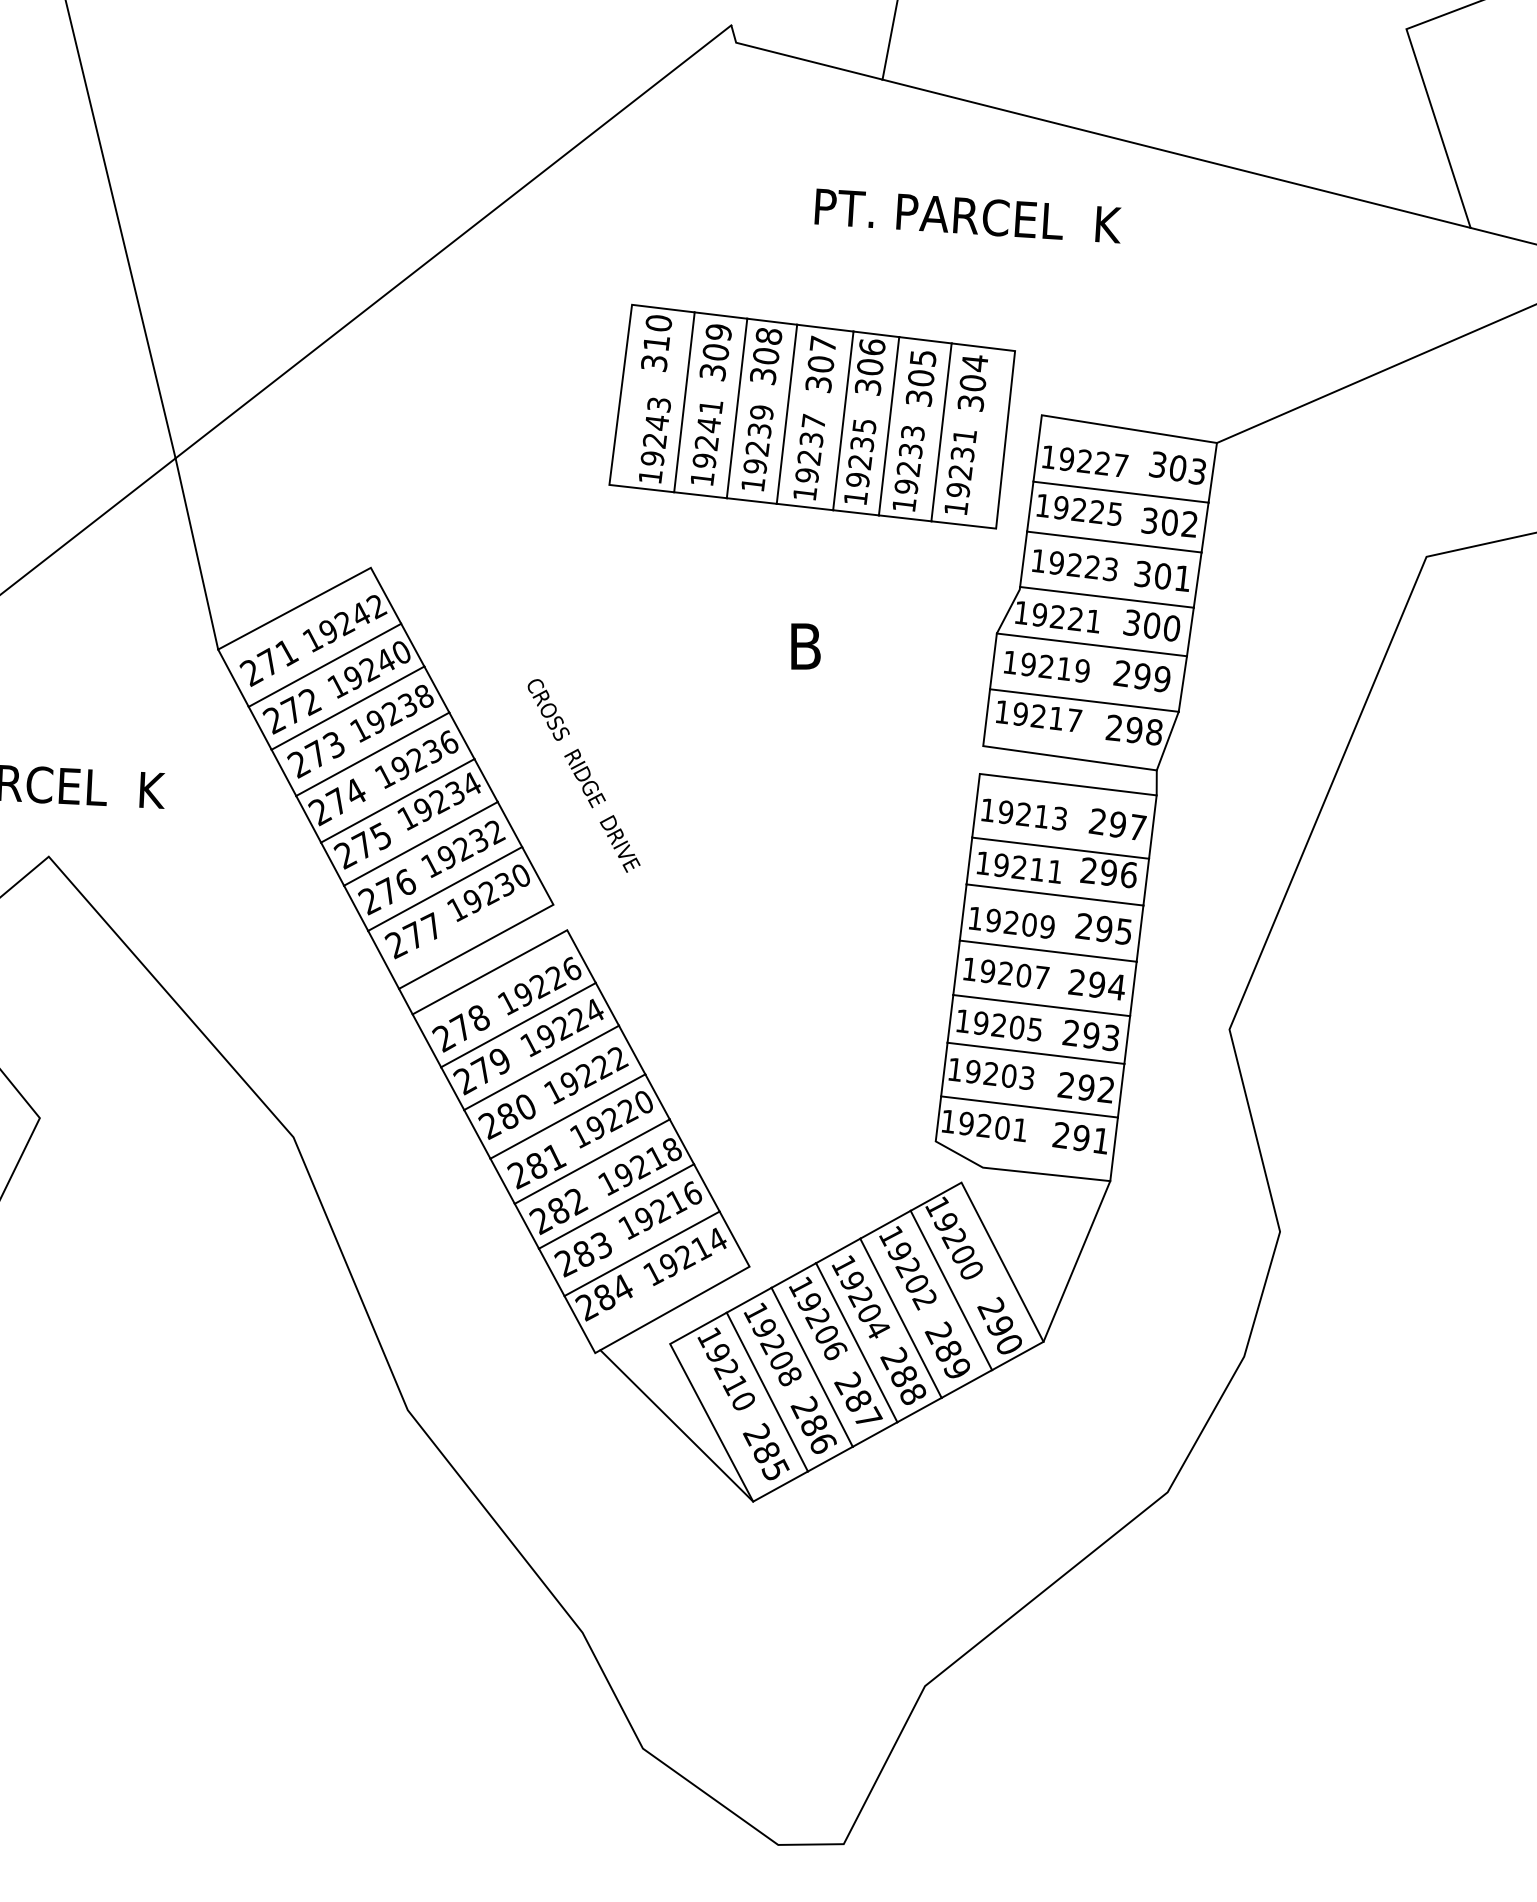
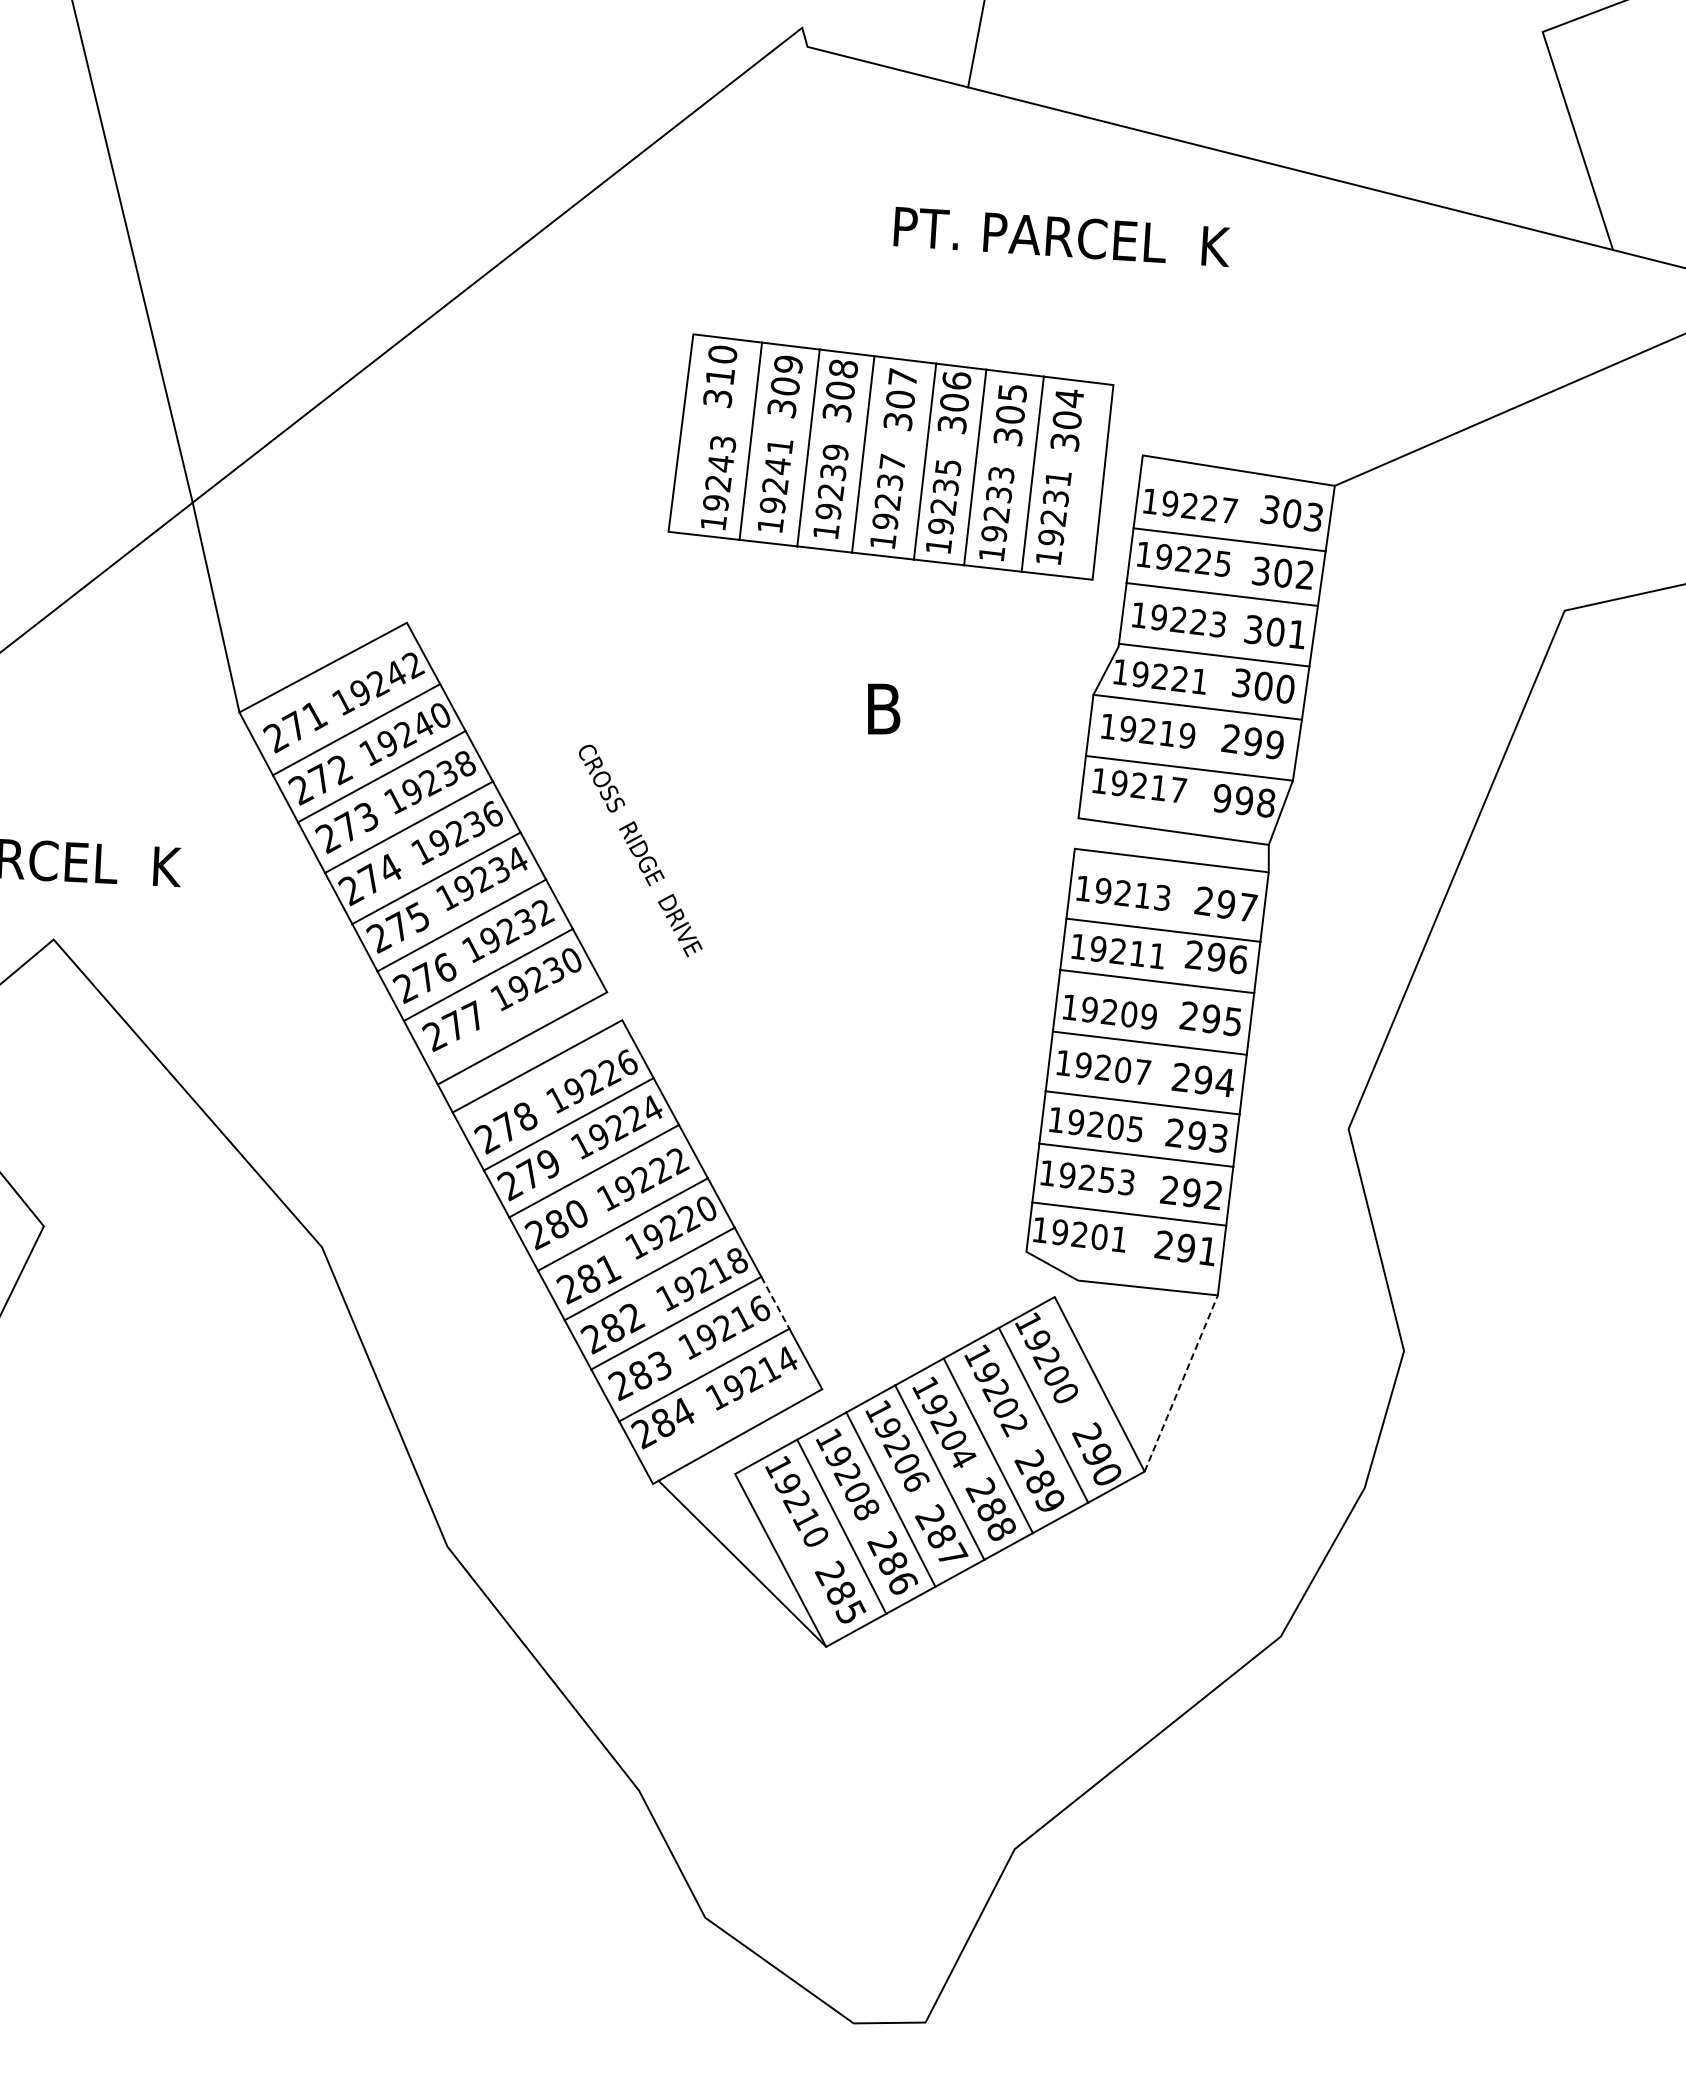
text: (1113, 728) -> (1221, 798), 298 -> 998
text: (1008, 1076) -> (1106, 1180), 19203 -> 19253
line: (706, 1188) -> (775, 1303), solid -> dashed
line: (1077, 1261) -> (1181, 1383), solid -> dashed

